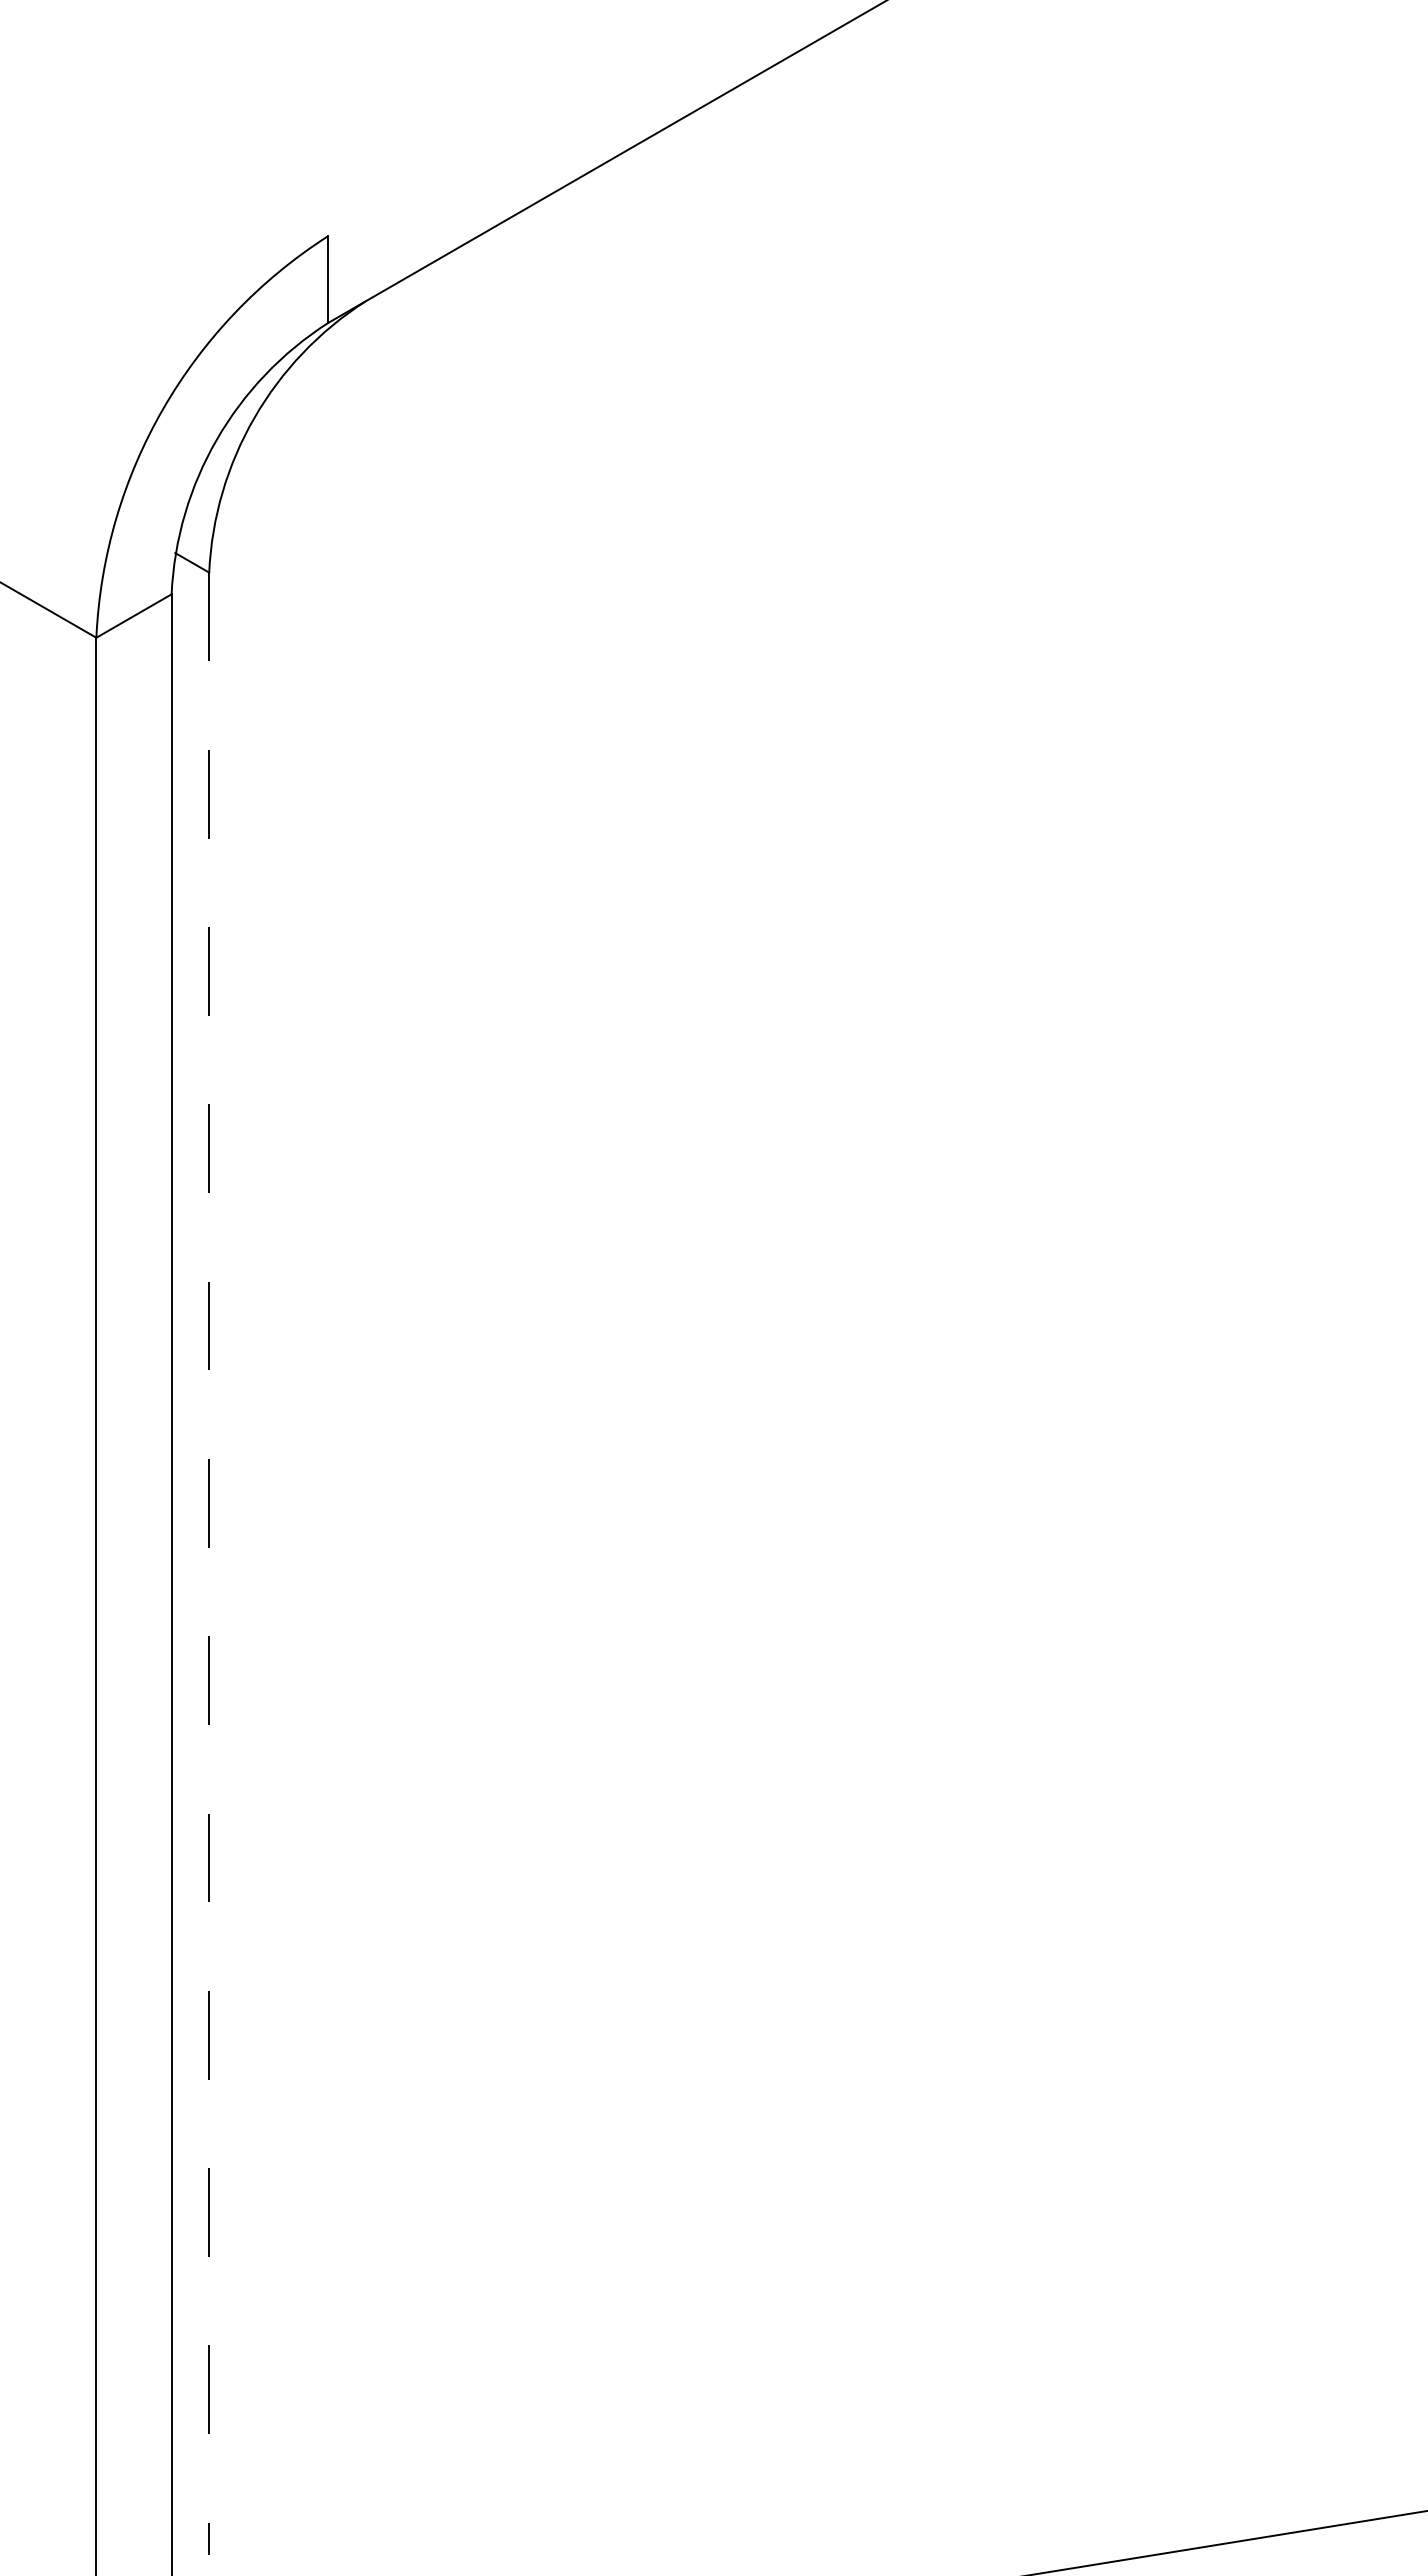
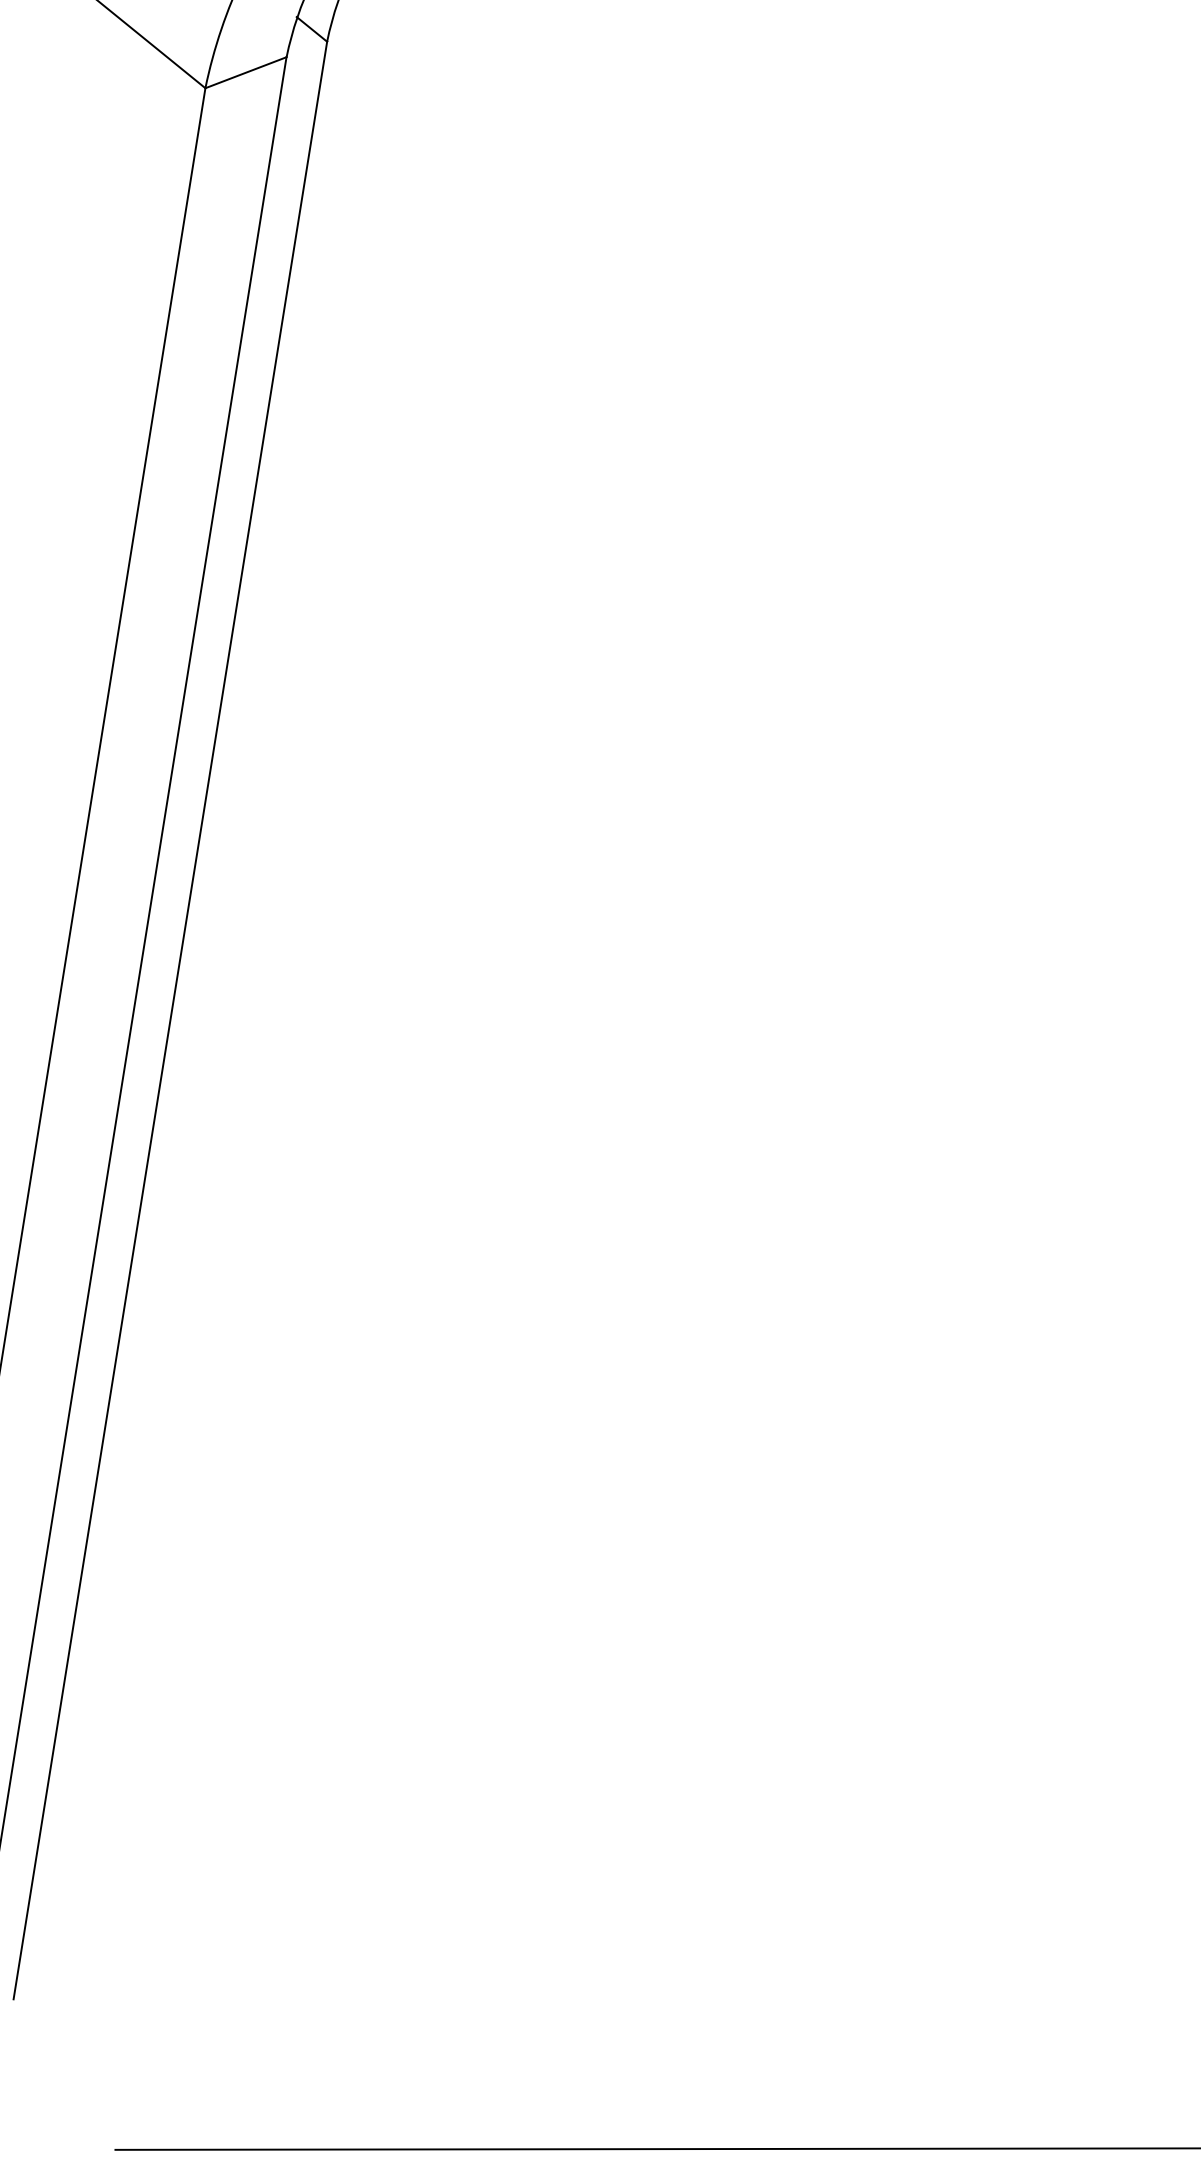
line: (209, 1564) -> (170, 1021), dashed -> solid

